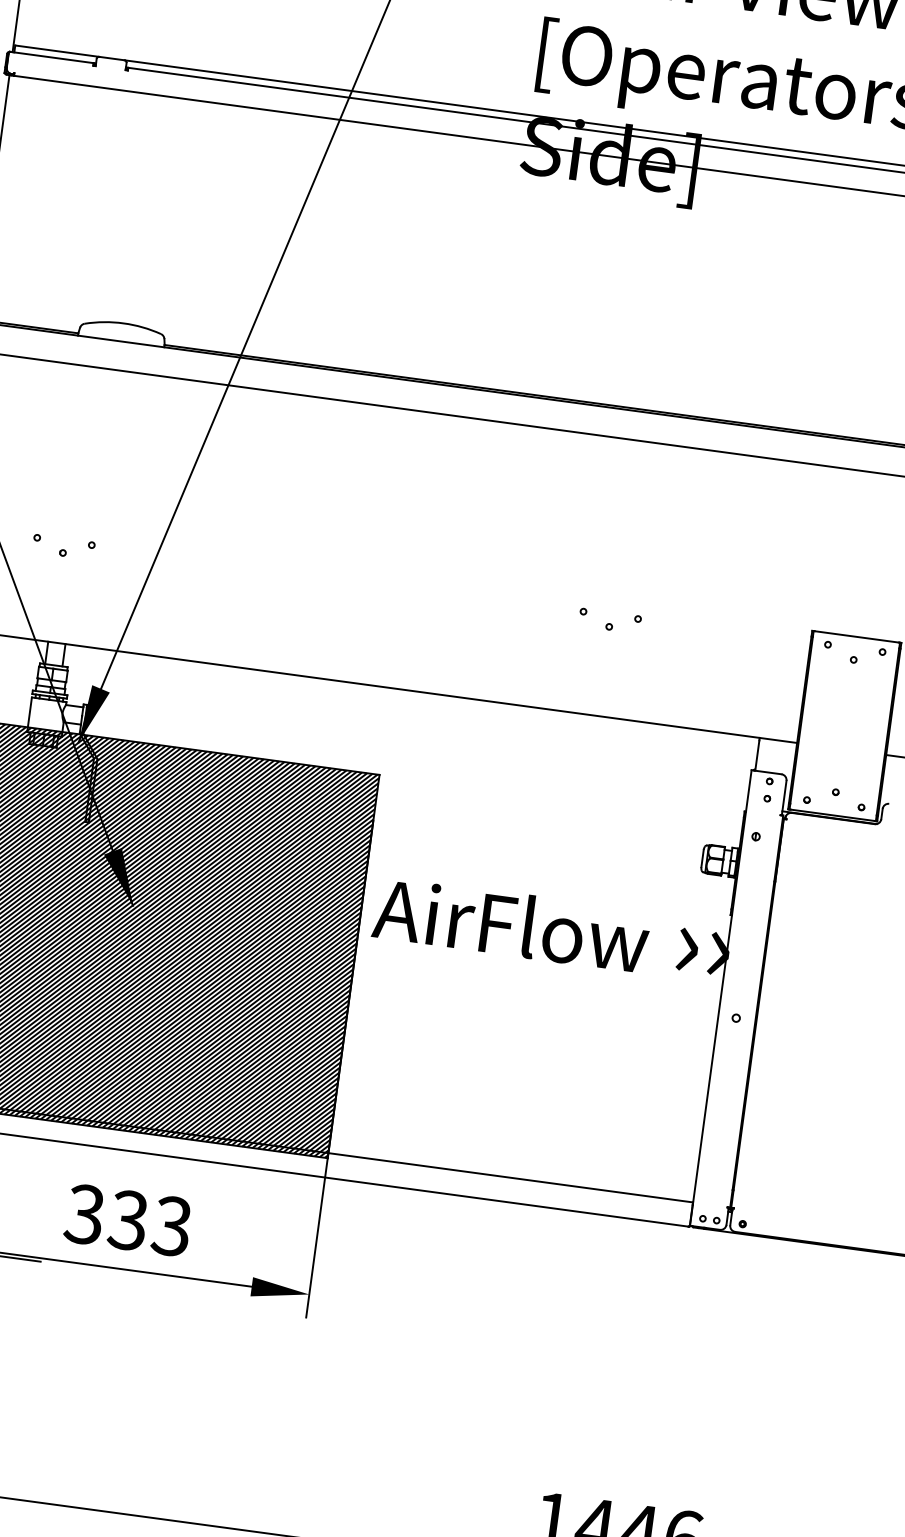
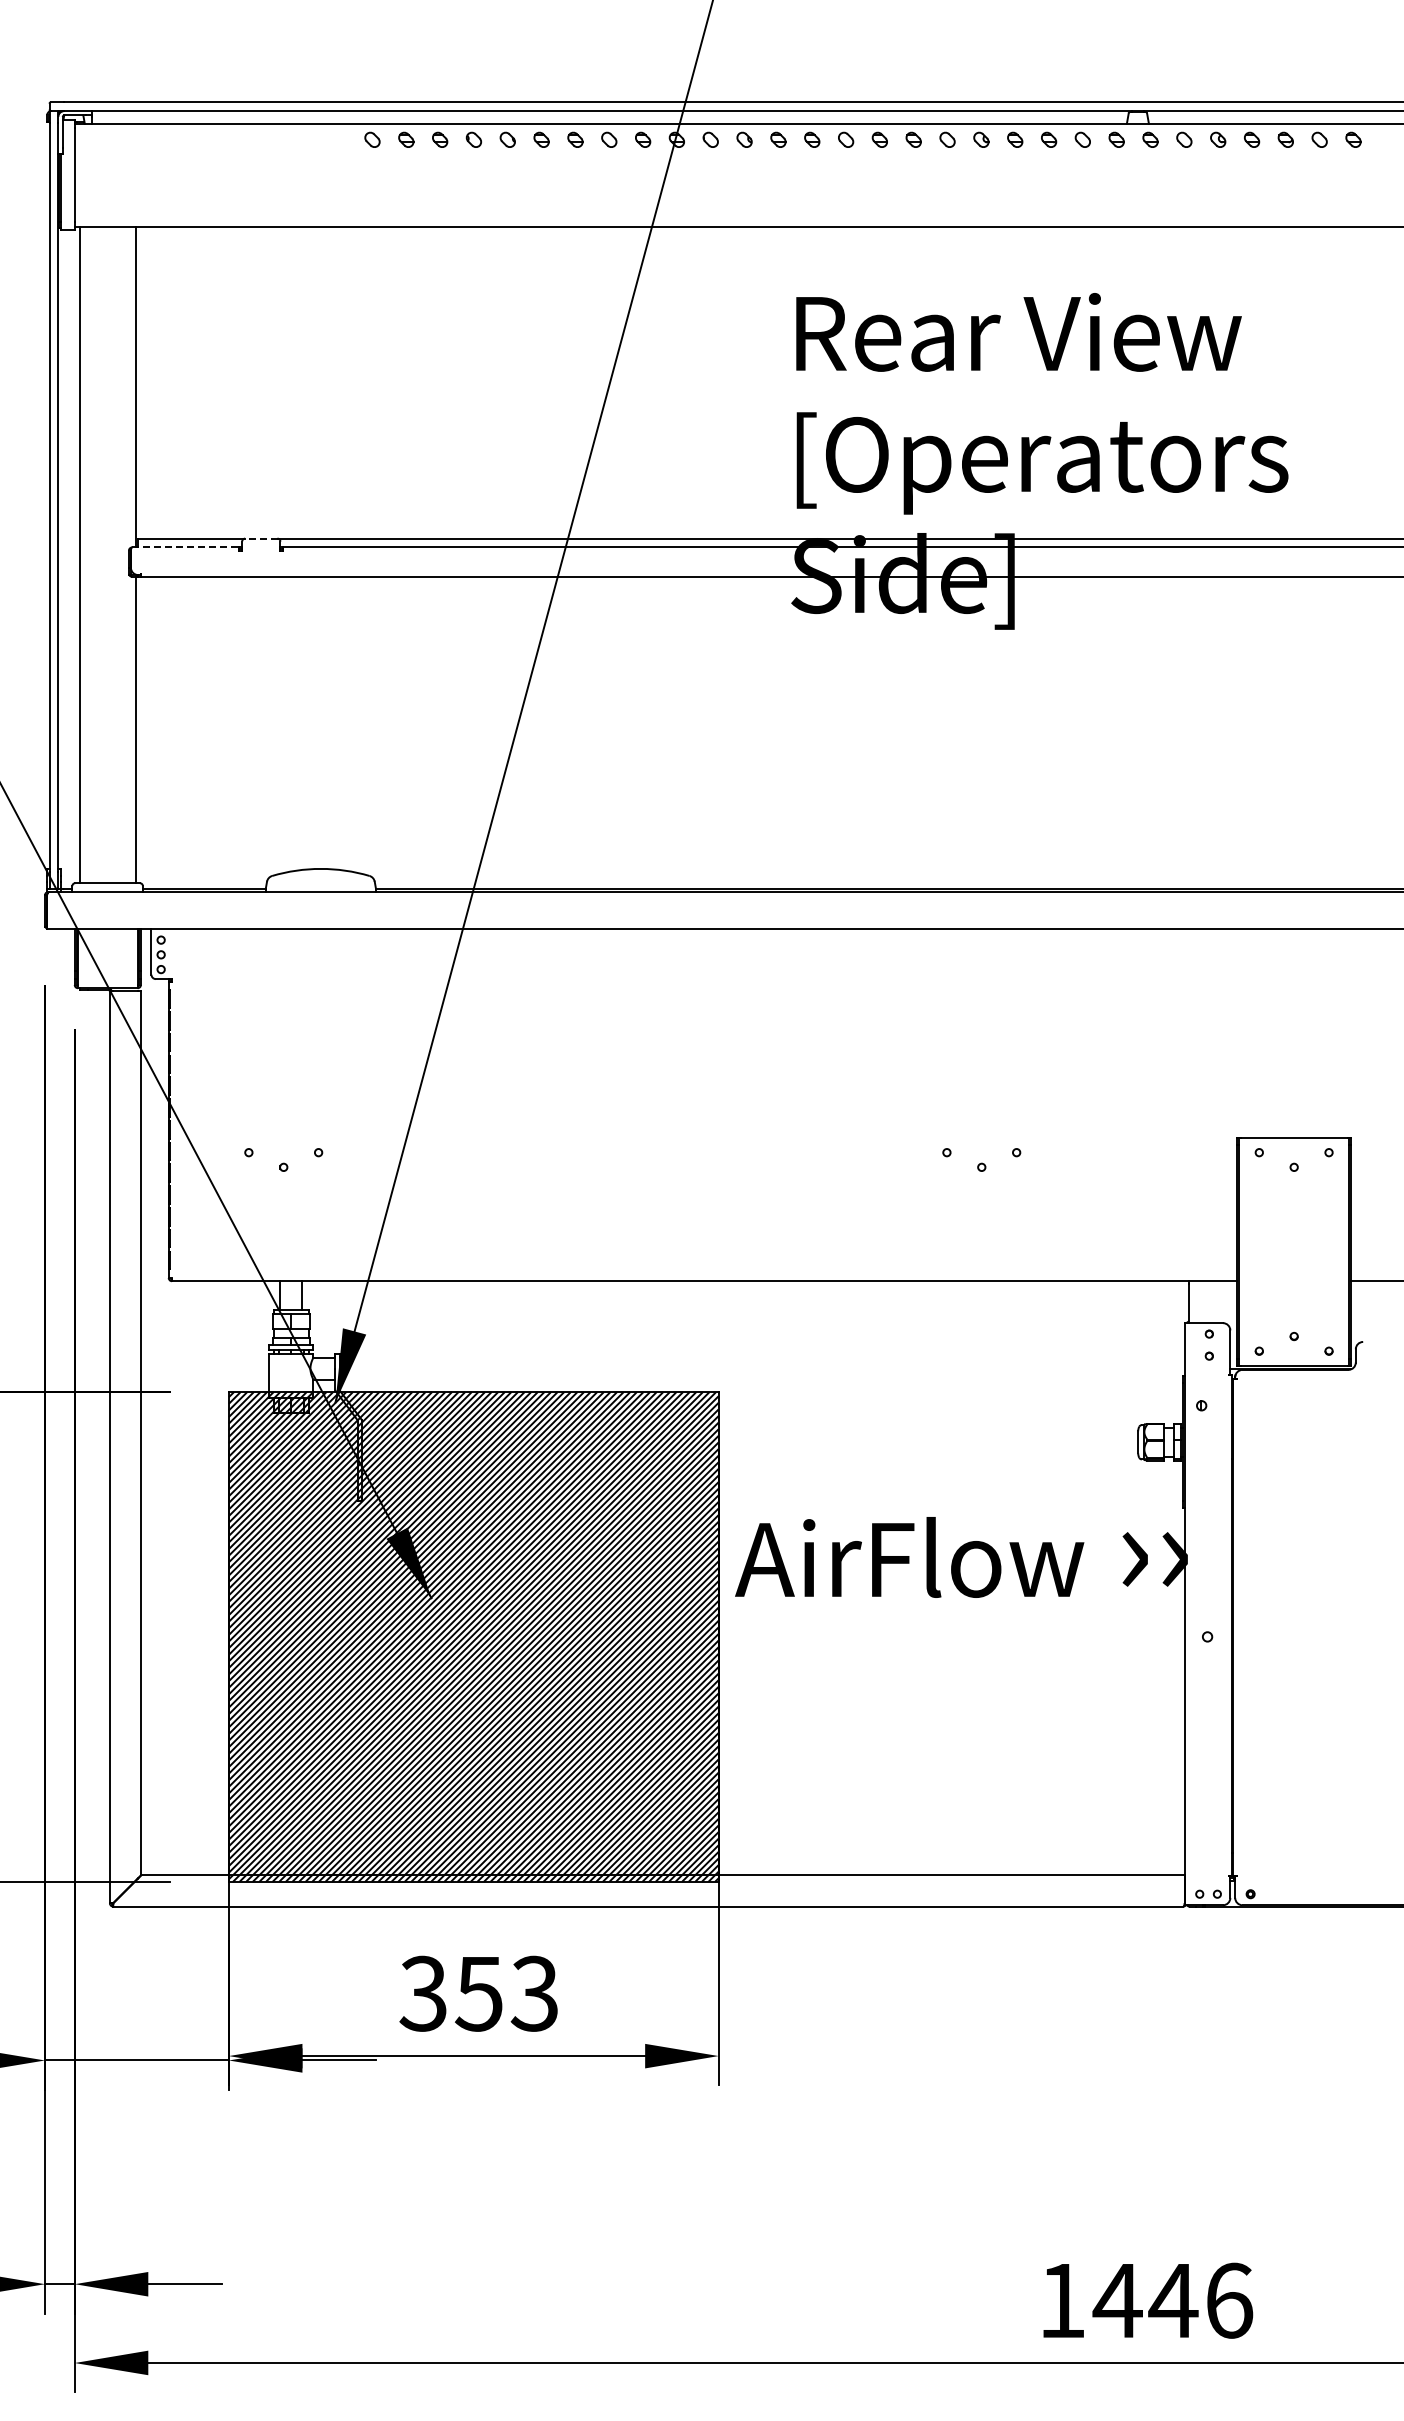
line: (52, 57) -> (186, 547), solid -> dashed
line: (111, 58) -> (260, 538), solid -> dashed
text: (127, 1220) -> (478, 1993), 333 -> 353

